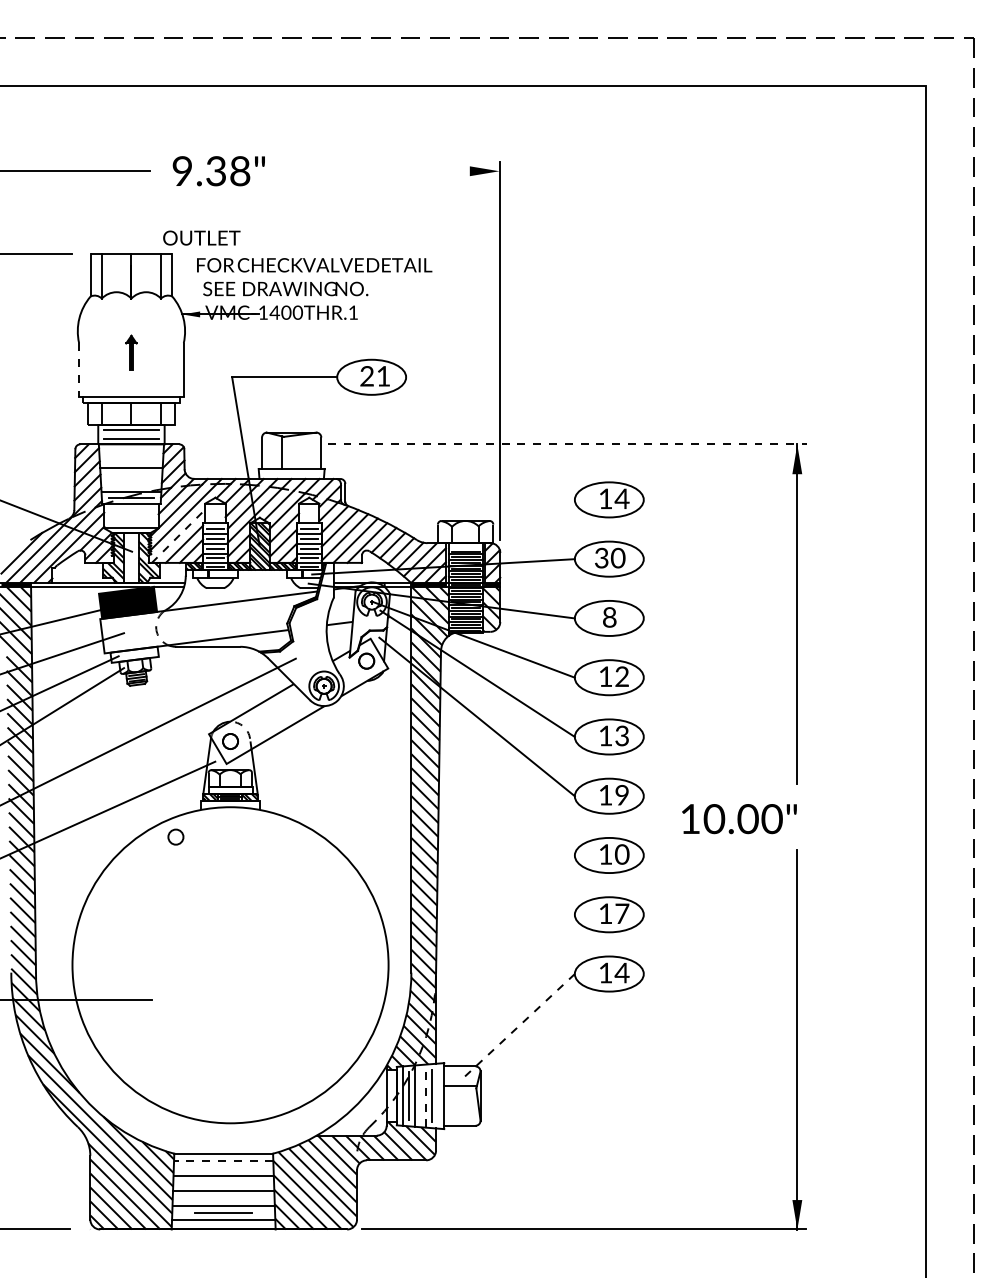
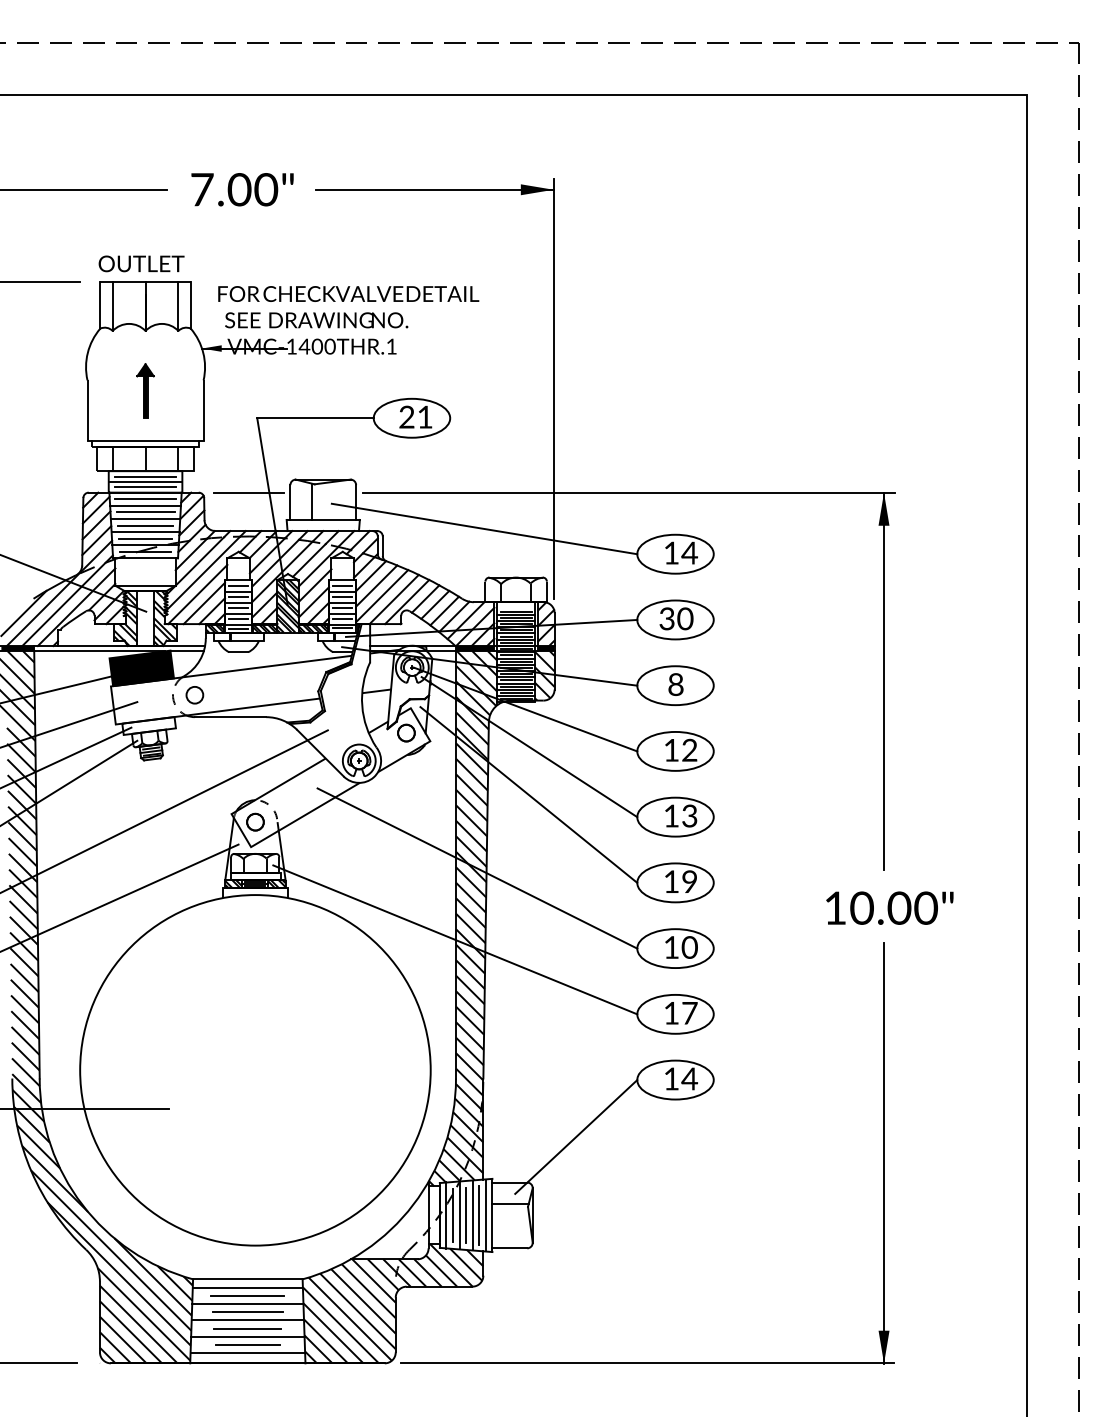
text: (211, 171) -> (234, 189), 9.38" -> 7.00"
line: (392, 171) -> (435, 189), added
text: (201, 237) -> (141, 263), moved
part: (131, 352) -> (145, 390), size x1.43
line: (79, 370) -> (87, 410), dashed -> solid
line: (131, 434) -> (145, 481), added
line: (224, 444) -> (248, 492), added
line: (567, 444) -> (629, 492), dashed -> solid
line: (131, 450) -> (145, 499), added
line: (131, 455) -> (145, 505), added
line: (131, 462) -> (145, 512), added
line: (131, 473) -> (145, 525), added
line: (437, 476) -> (484, 528), added
line: (131, 480) -> (145, 532), added
line: (131, 485) -> (145, 538), added
line: (178, 536) -> (197, 594), dashed -> solid
line: (430, 783) -> (477, 868), added
text: (739, 818) -> (889, 907), moved
circle: (175, 837) -> (194, 695), moved
line: (410, 847) -> (455, 939), added
line: (519, 1025) -> (575, 1137), dashed -> solid
line: (420, 1096) -> (466, 1215), added
line: (426, 1096) -> (472, 1215), dashed -> solid
line: (437, 1096) -> (485, 1215), added
line: (223, 1161) -> (247, 1287), dashed -> solid
line: (223, 1168) -> (247, 1295), added
line: (223, 1183) -> (247, 1312), added
line: (223, 1198) -> (247, 1328), added

